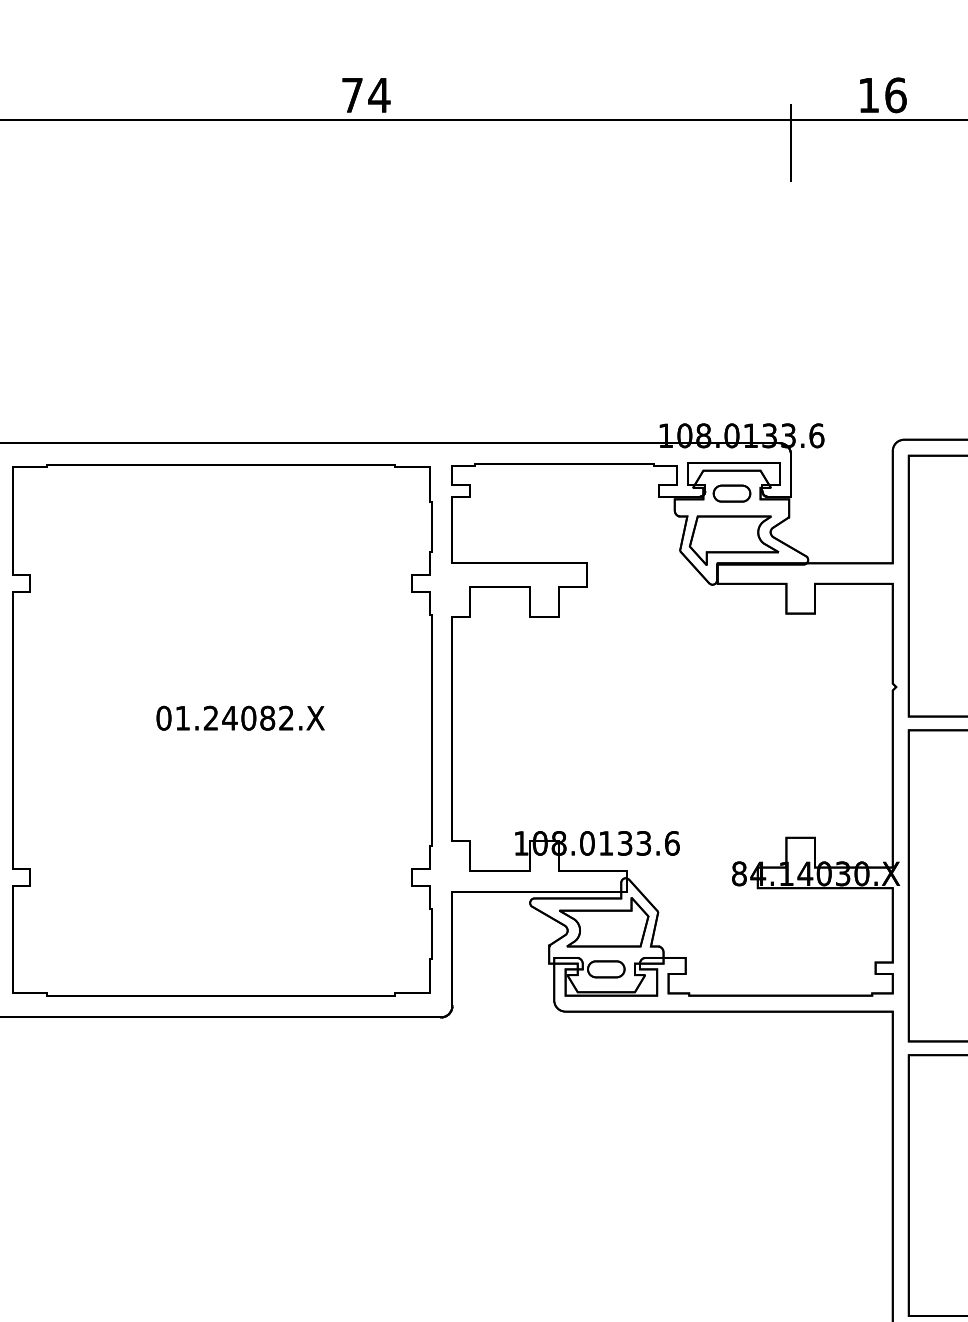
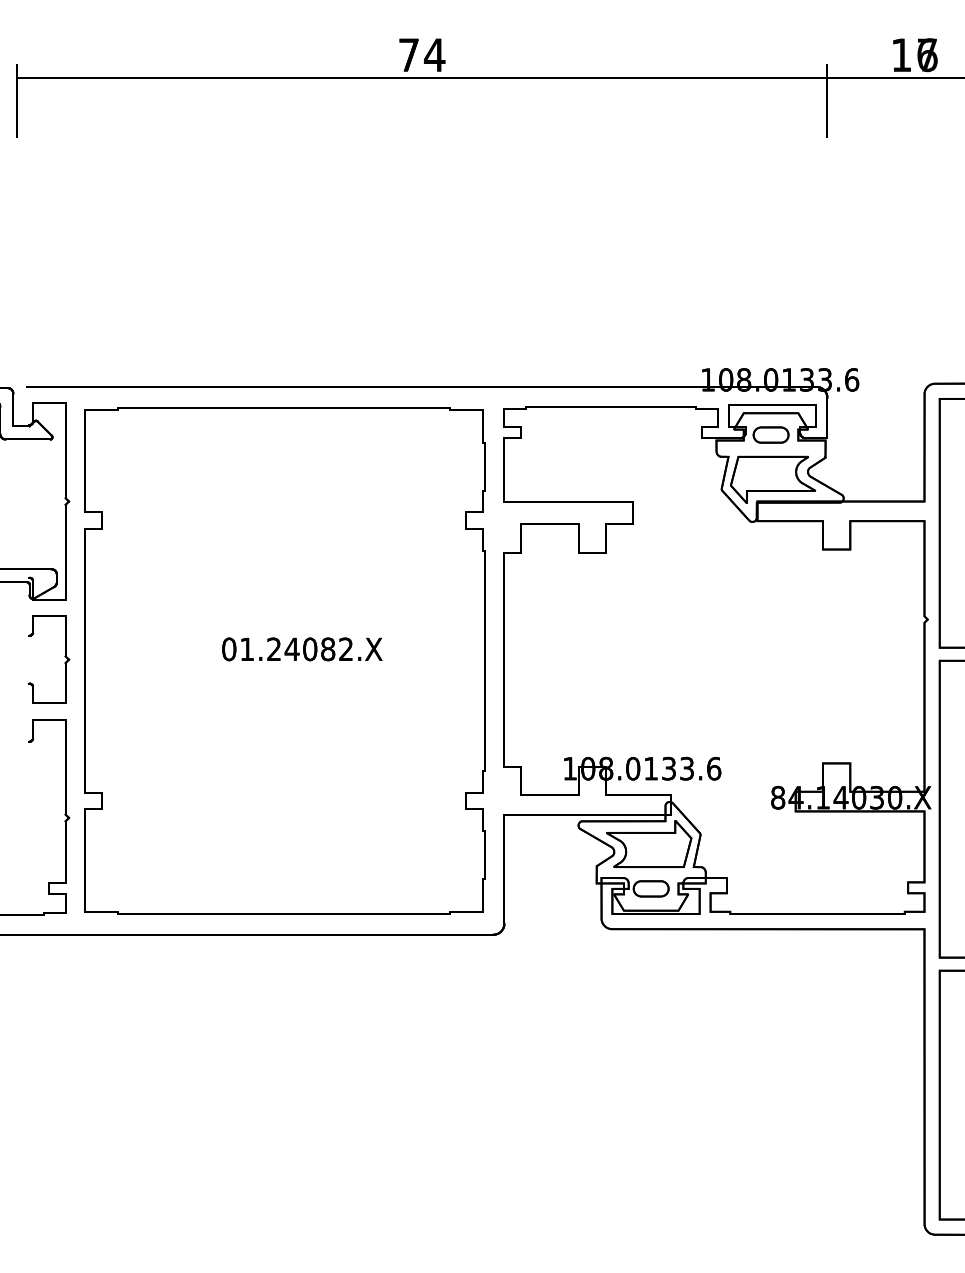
text: (895, 95) -> (927, 55), 16 -> 17

